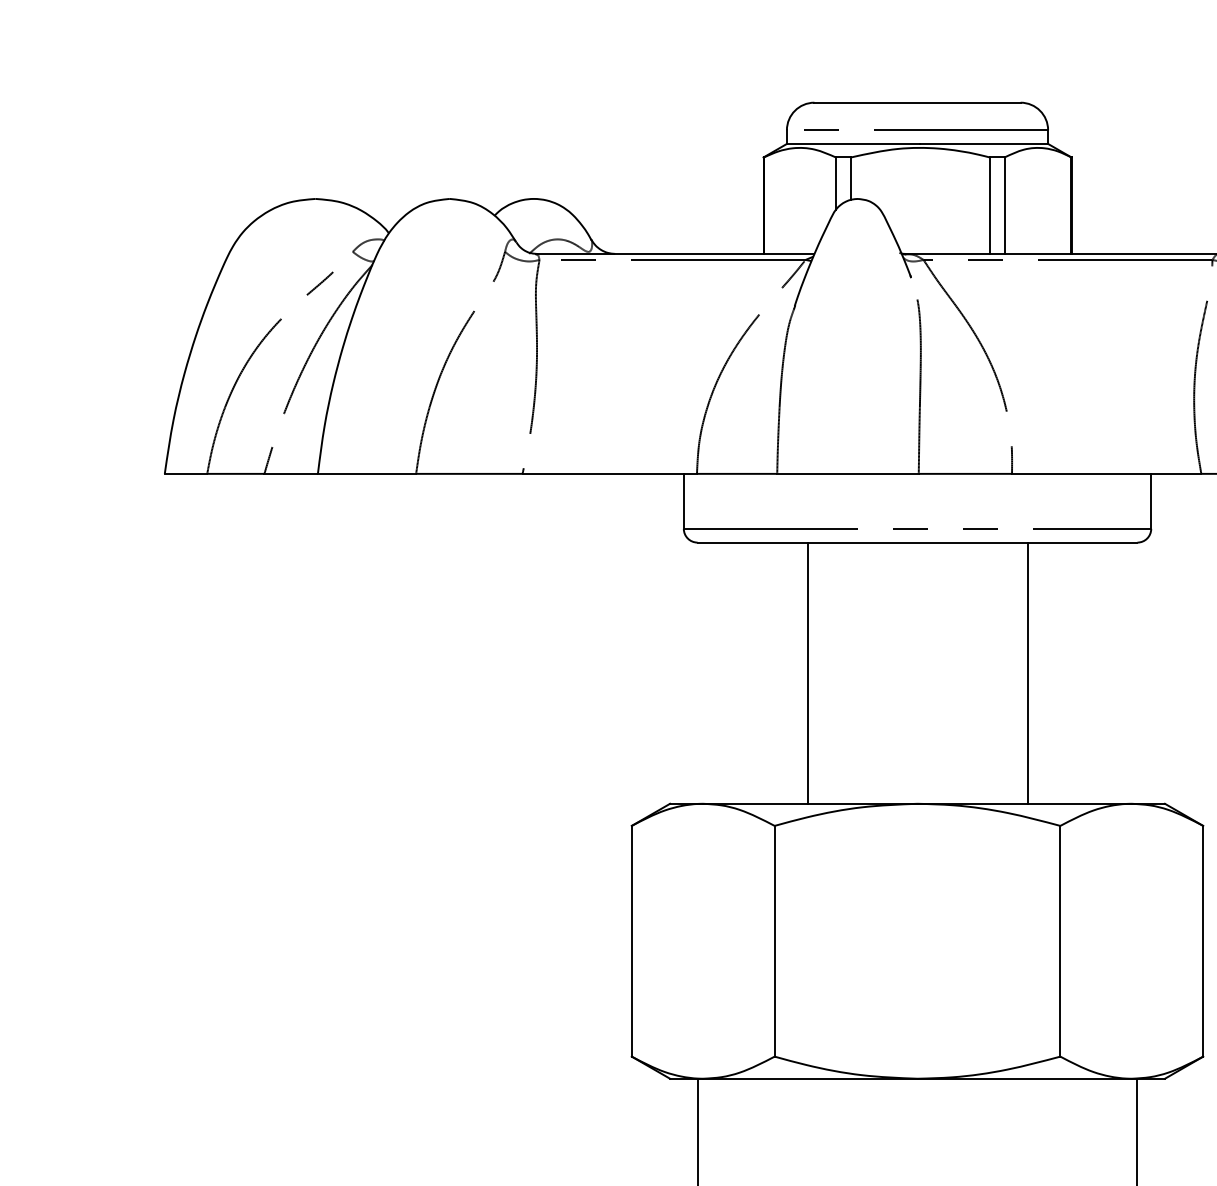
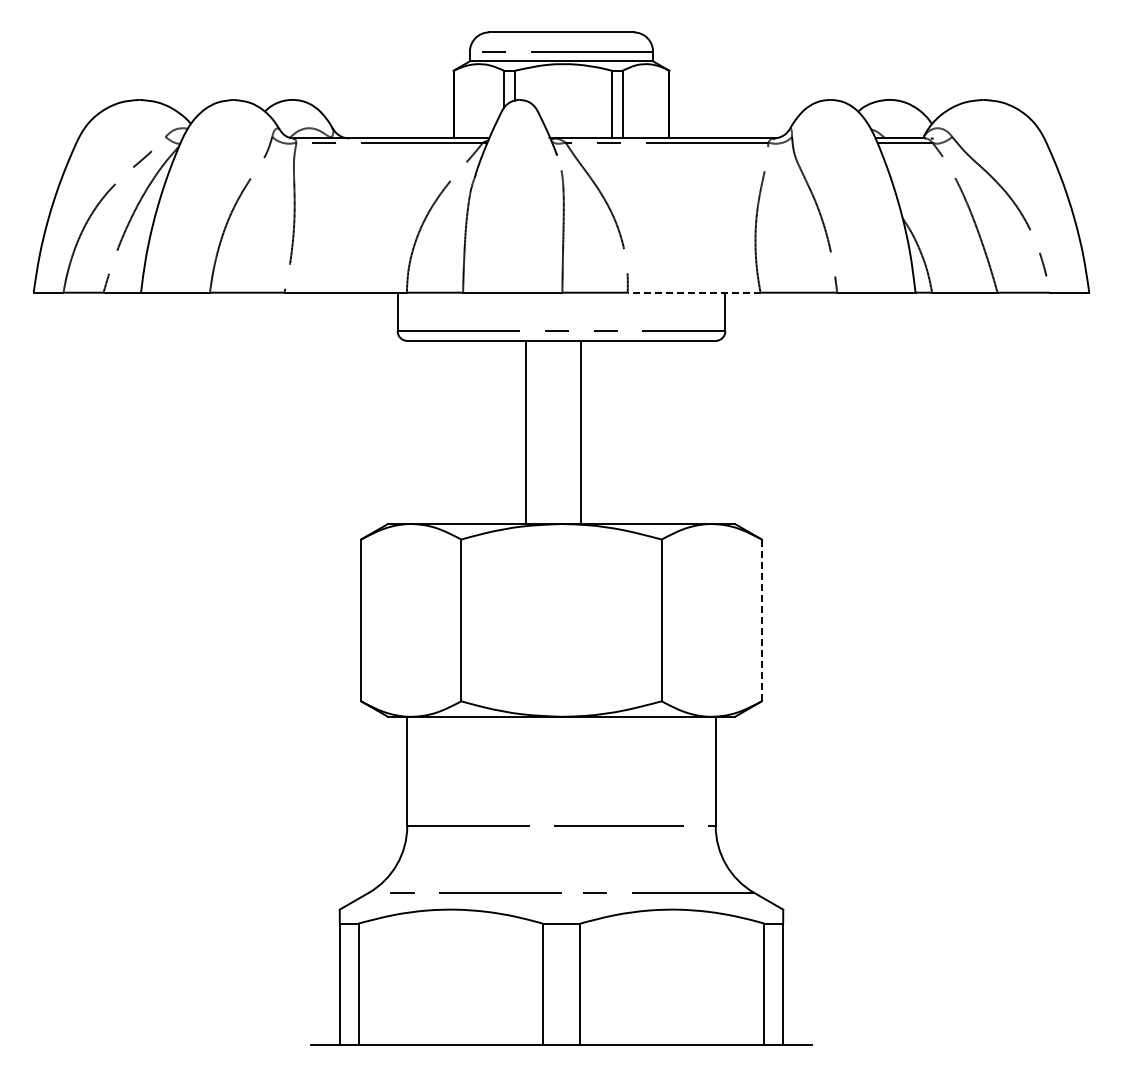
line: (1105, 473) -> (693, 292), solid -> dashed
line: (807, 673) -> (526, 432), moved
line: (1027, 673) -> (580, 432), moved
line: (1202, 941) -> (761, 620), solid -> dashed

